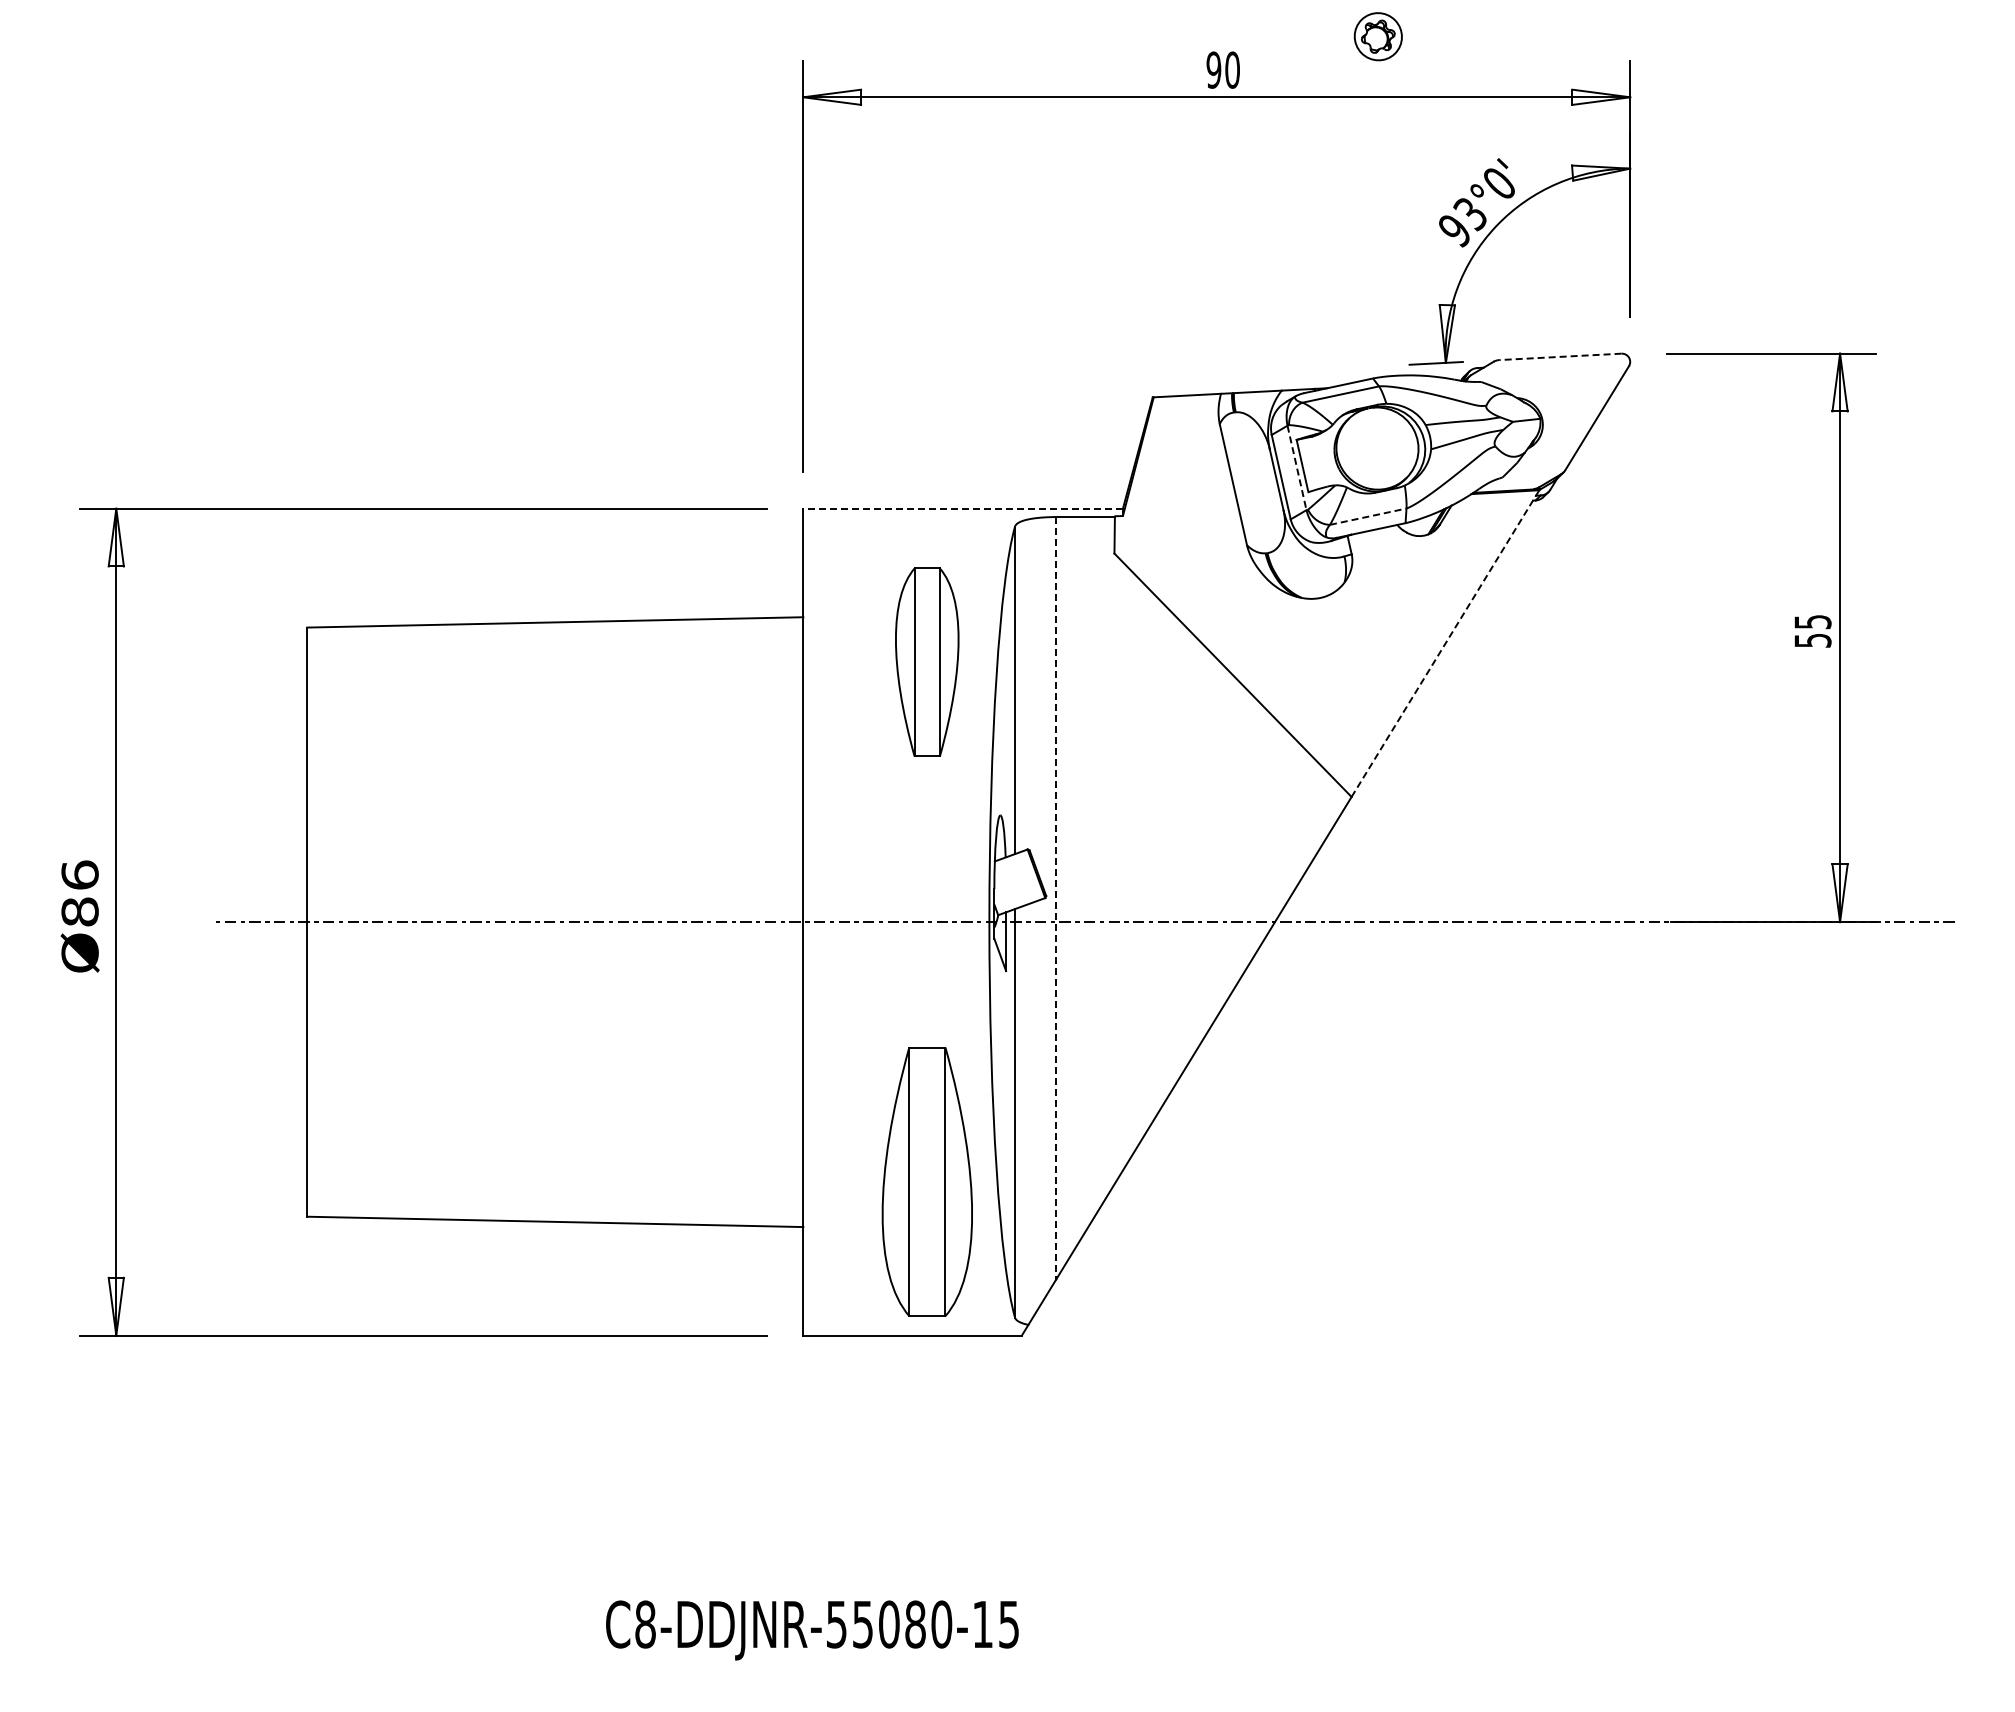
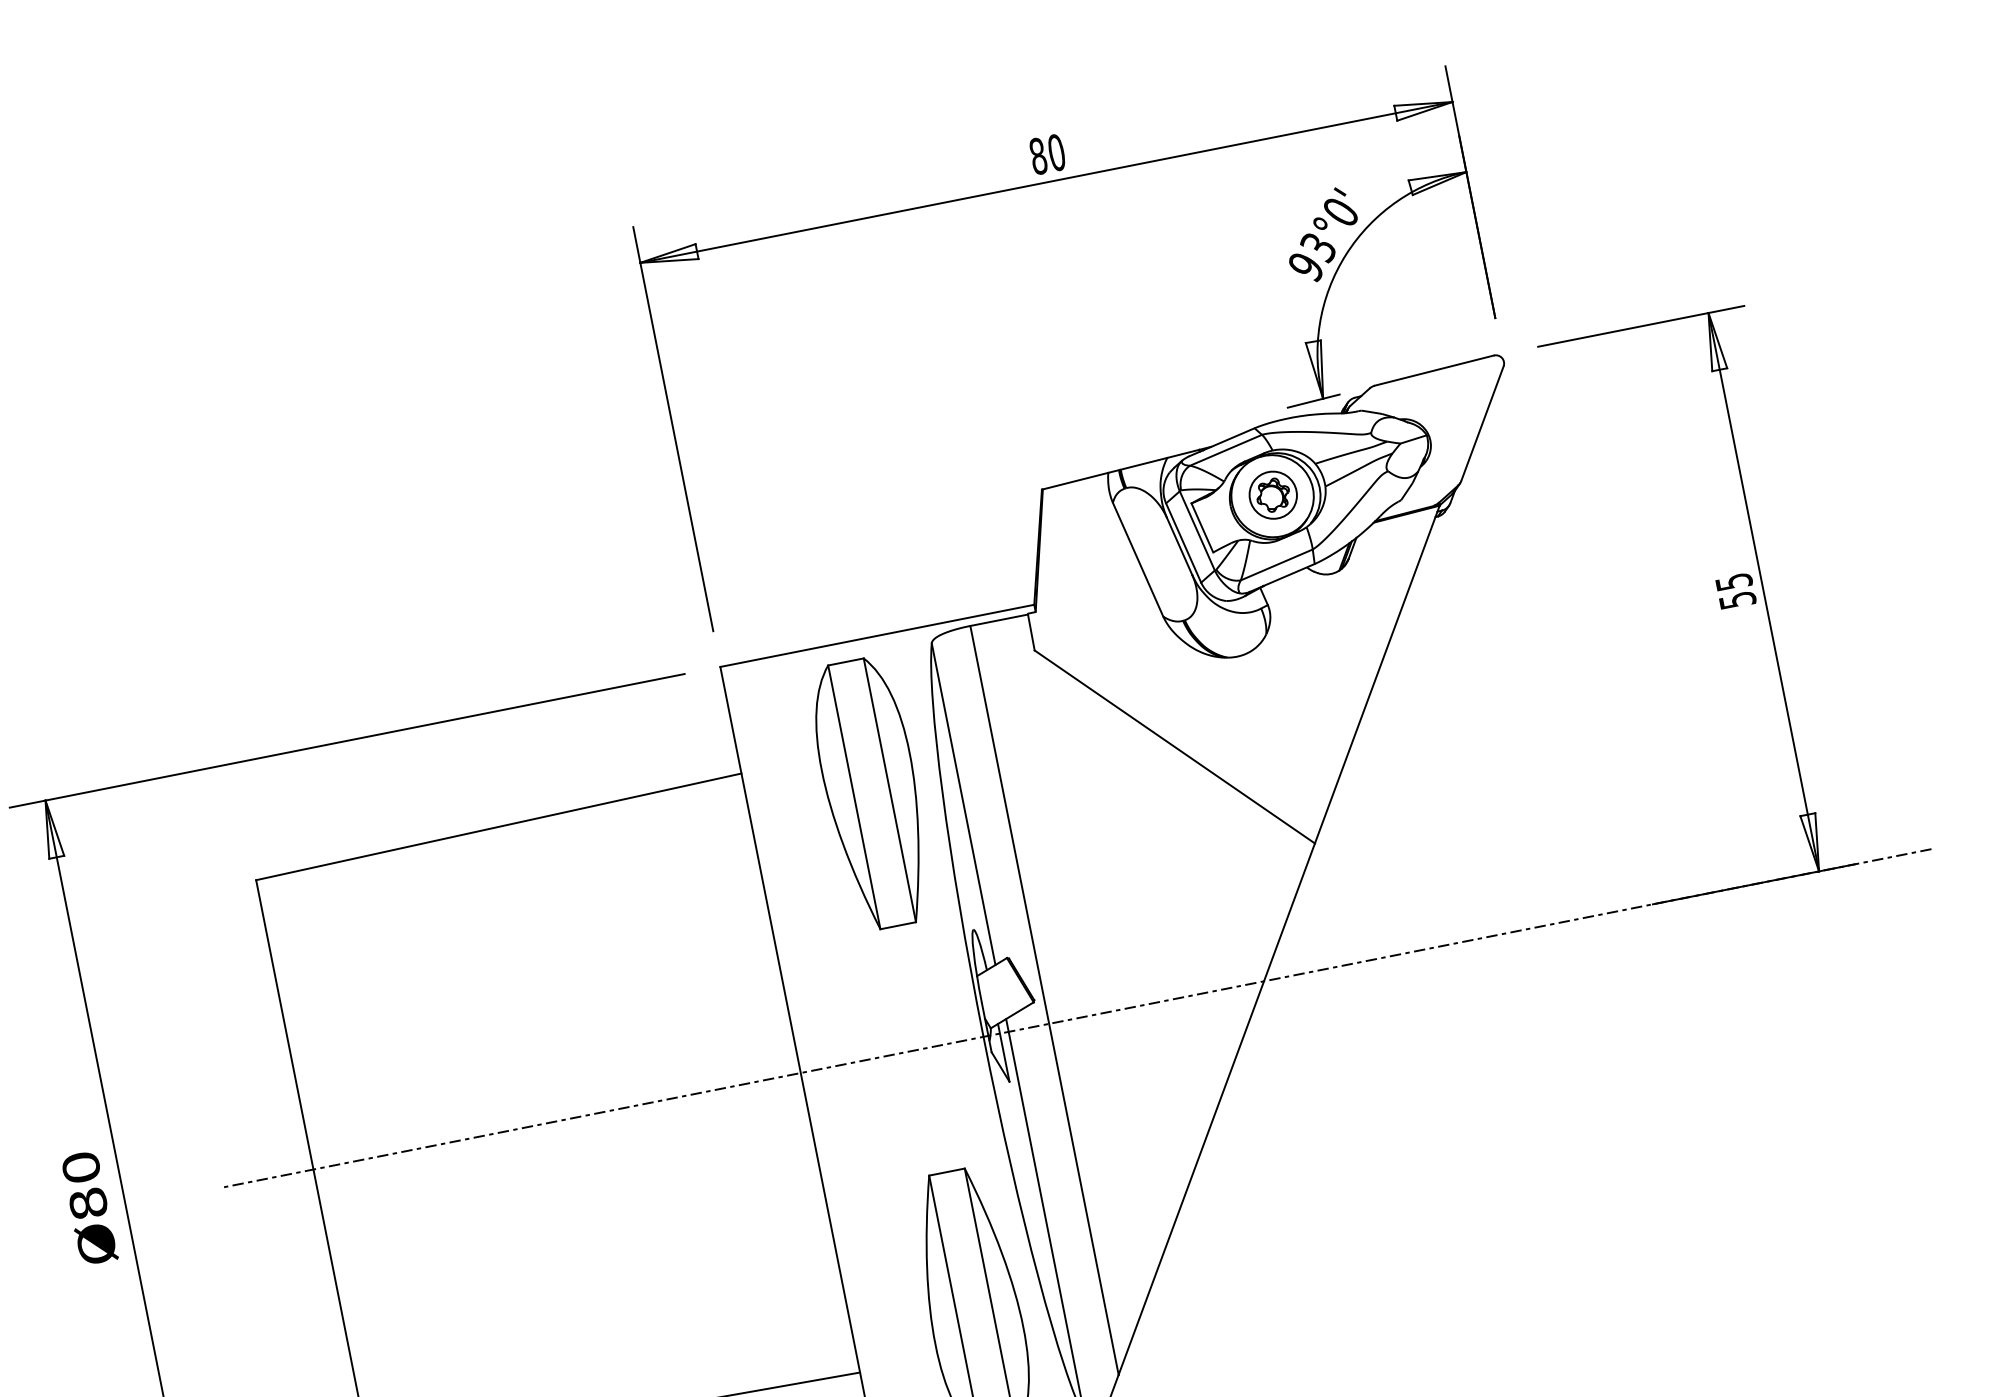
part: (1377, 36) -> (1272, 495), moved
text: (1213, 69) -> (1037, 155), 90 -> 80
line: (1559, 356) -> (1433, 370), dashed -> solid
line: (1297, 468) -> (1197, 531), dashed -> solid
line: (963, 508) -> (877, 635), dashed -> solid
line: (1368, 516) -> (1276, 564), dashed -> solid
line: (1445, 643) -> (1377, 674), dashed -> solid
part: (926, 662) -> (871, 794), size x1.43
text: (79, 874) -> (80, 1167), Ø86 -> Ø80
line: (1056, 898) -> (1044, 1000), dashed -> solid

